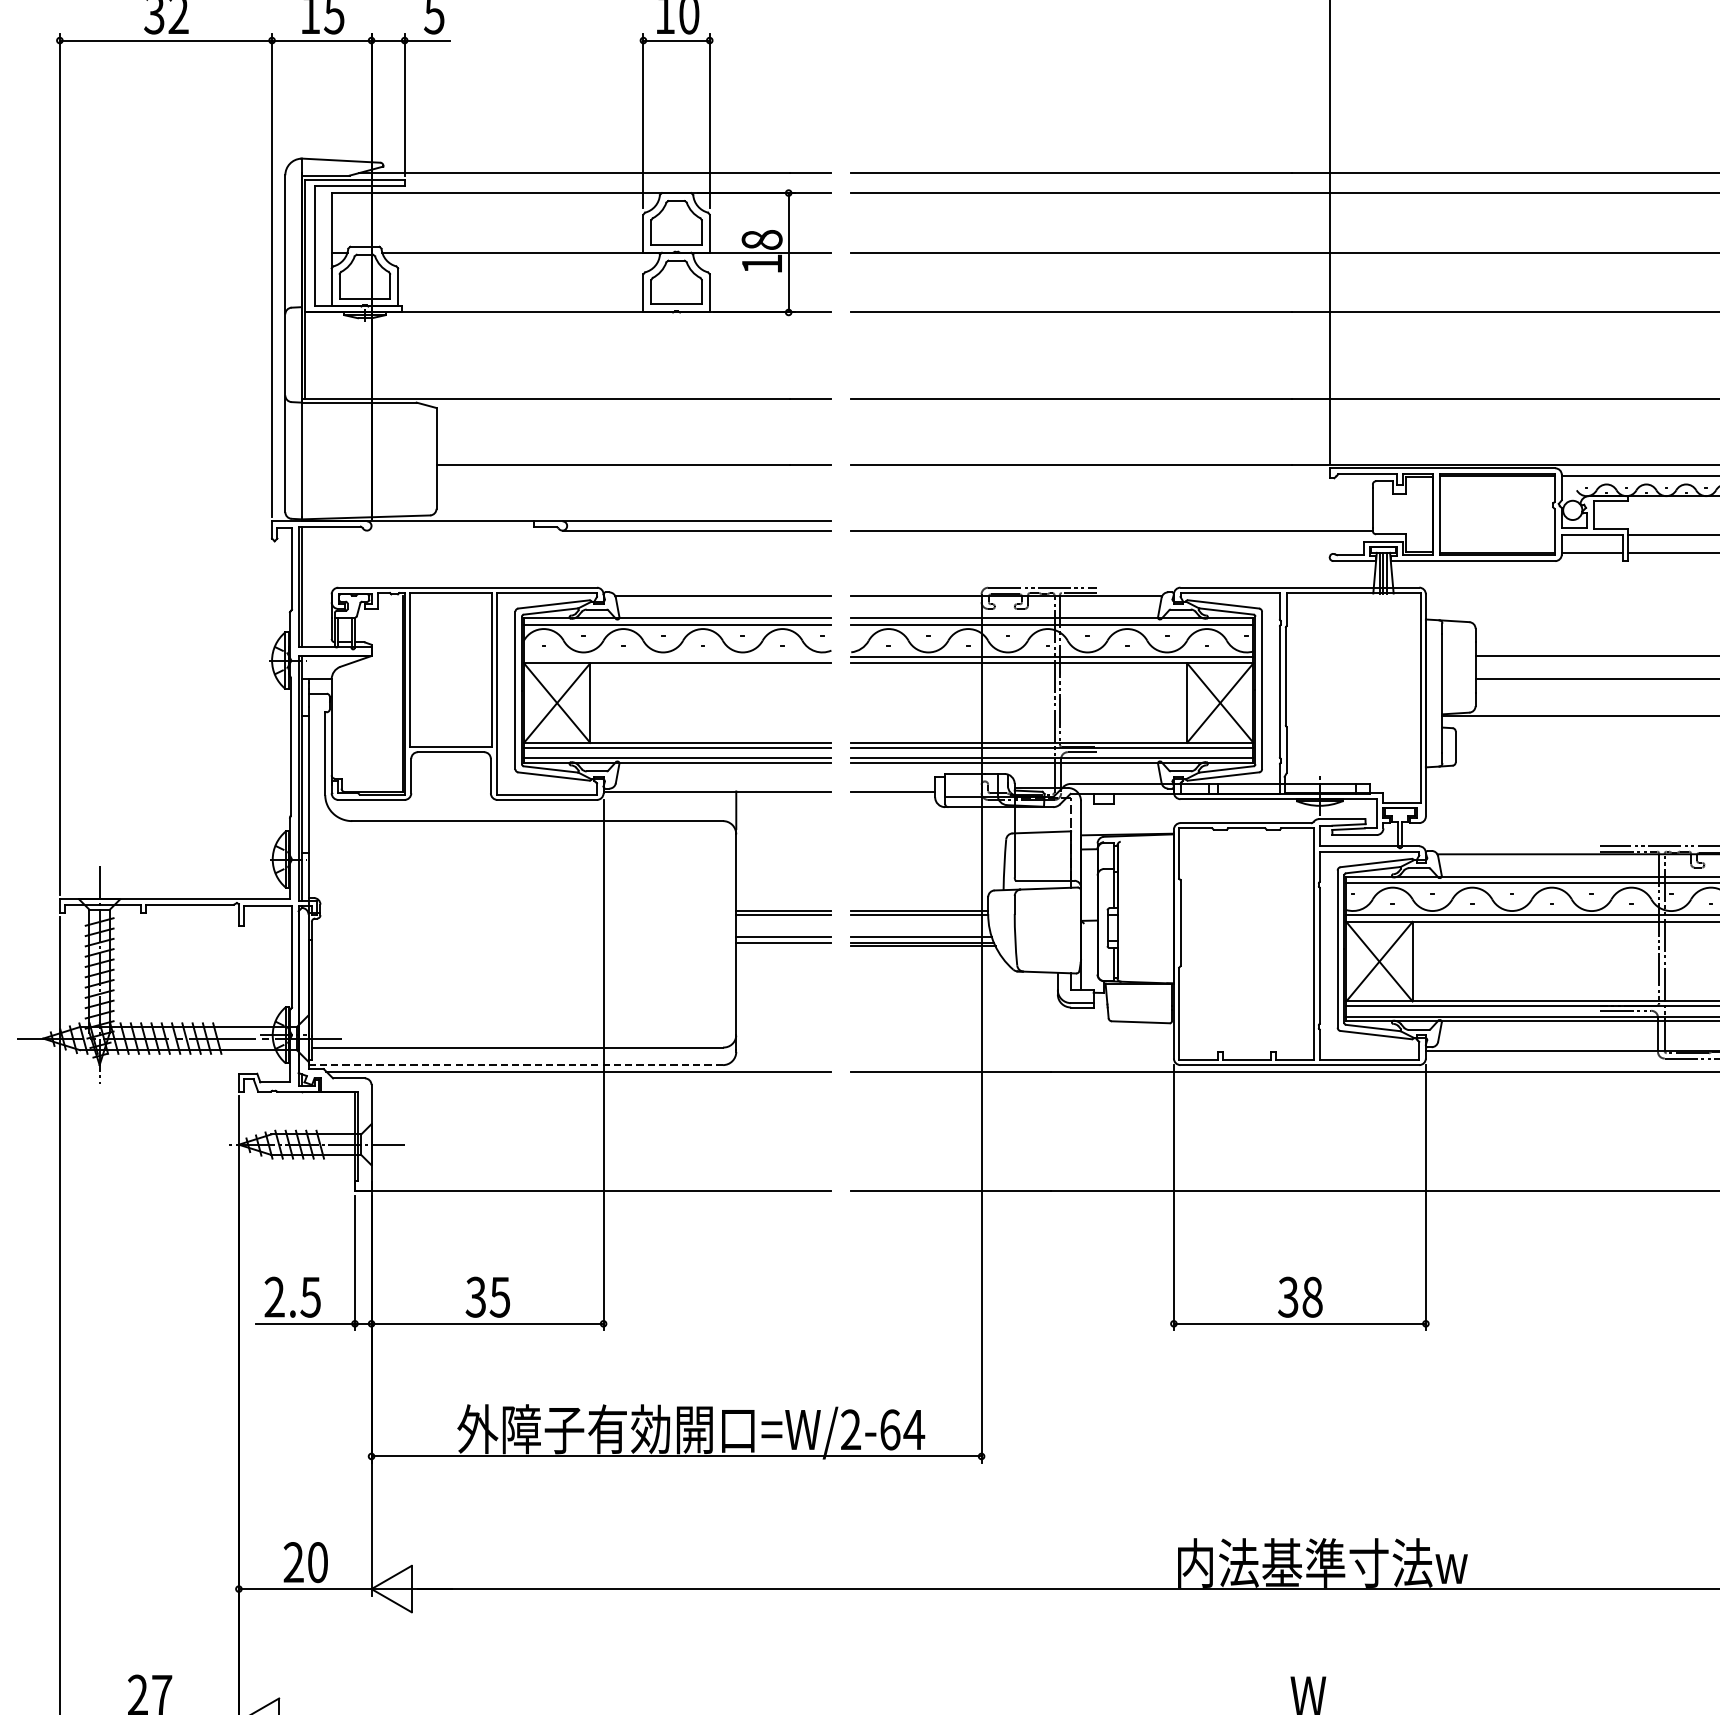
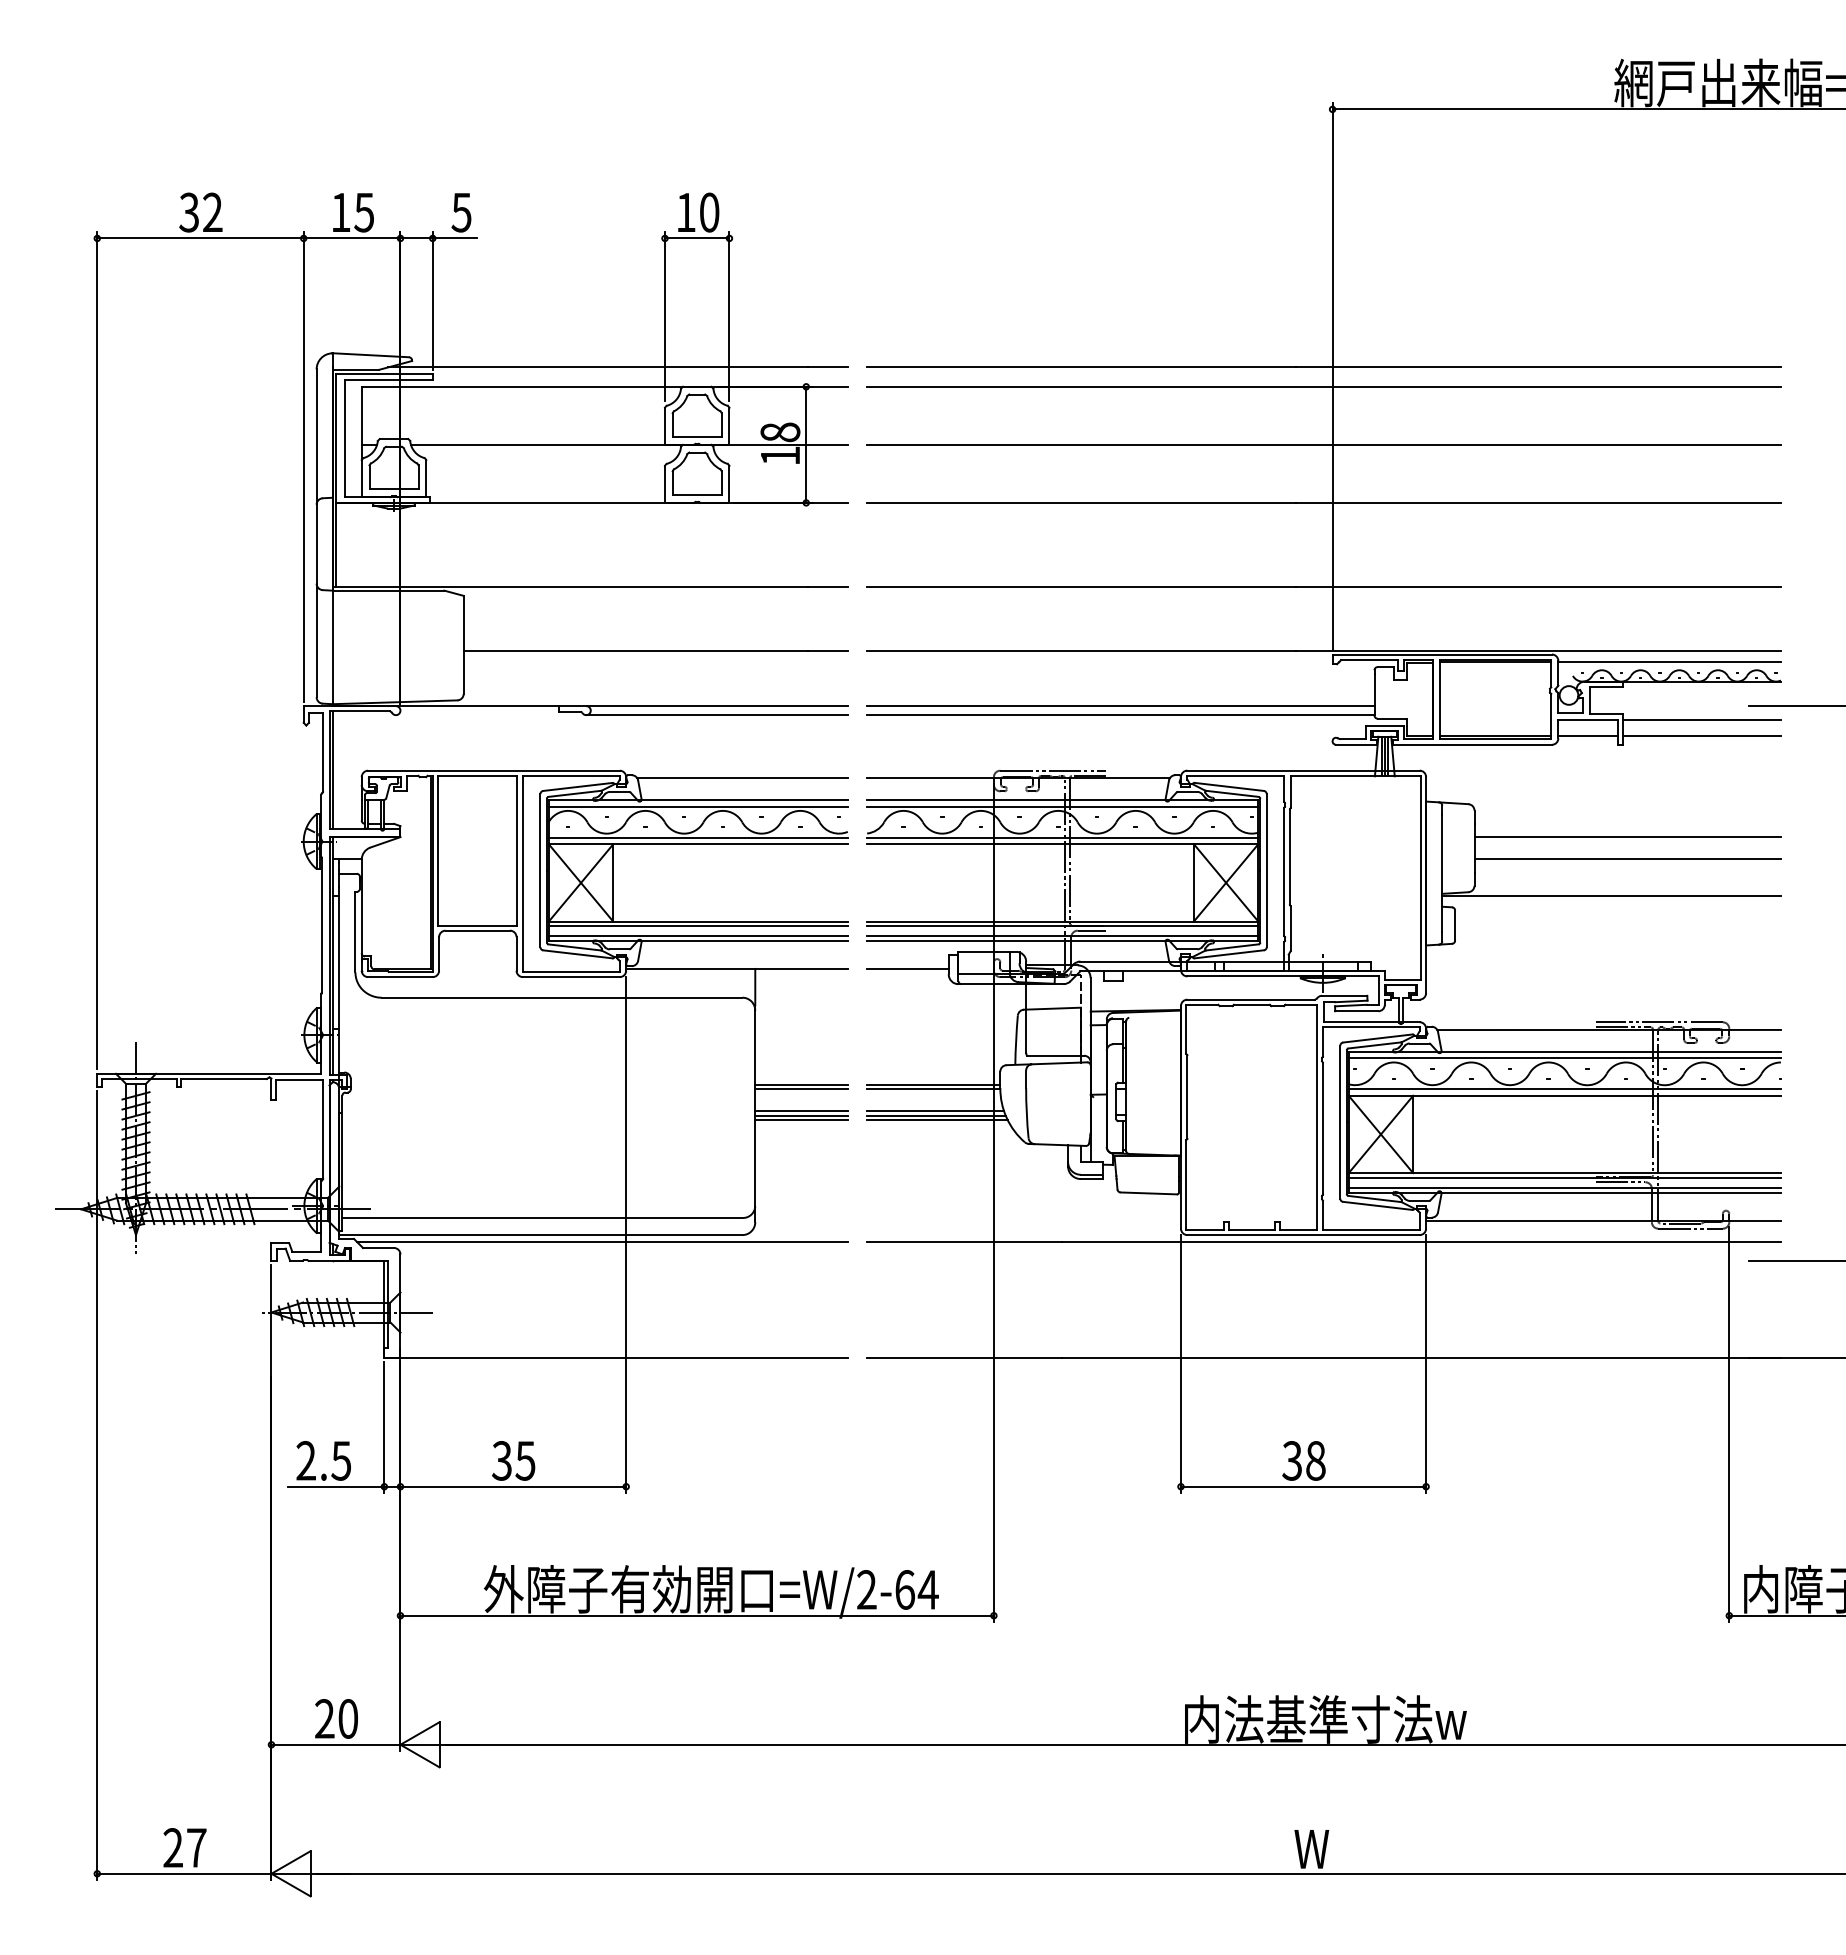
line: (1111, 521) -> (1120, 706), added
line: (676, 656) -> (697, 837), added
line: (783, 946) -> (801, 1119), added
line: (515, 1065) -> (540, 1235), dashed -> solid

